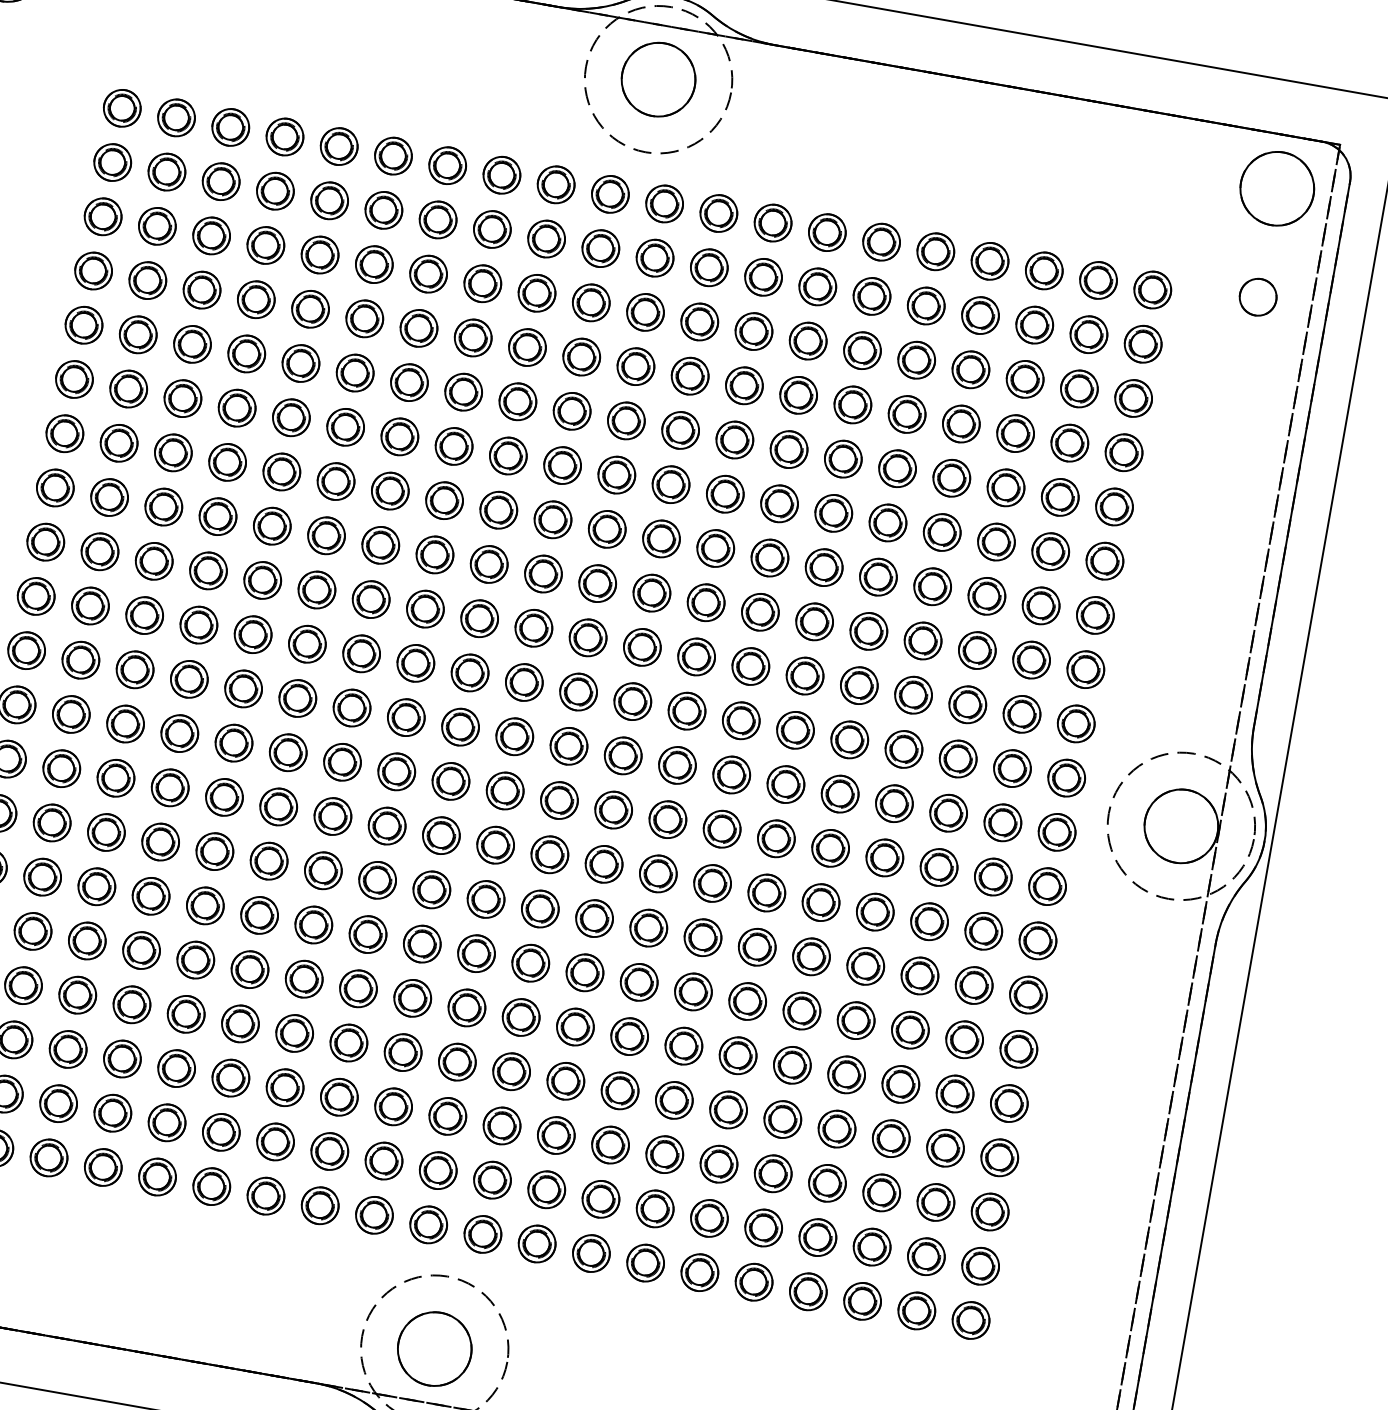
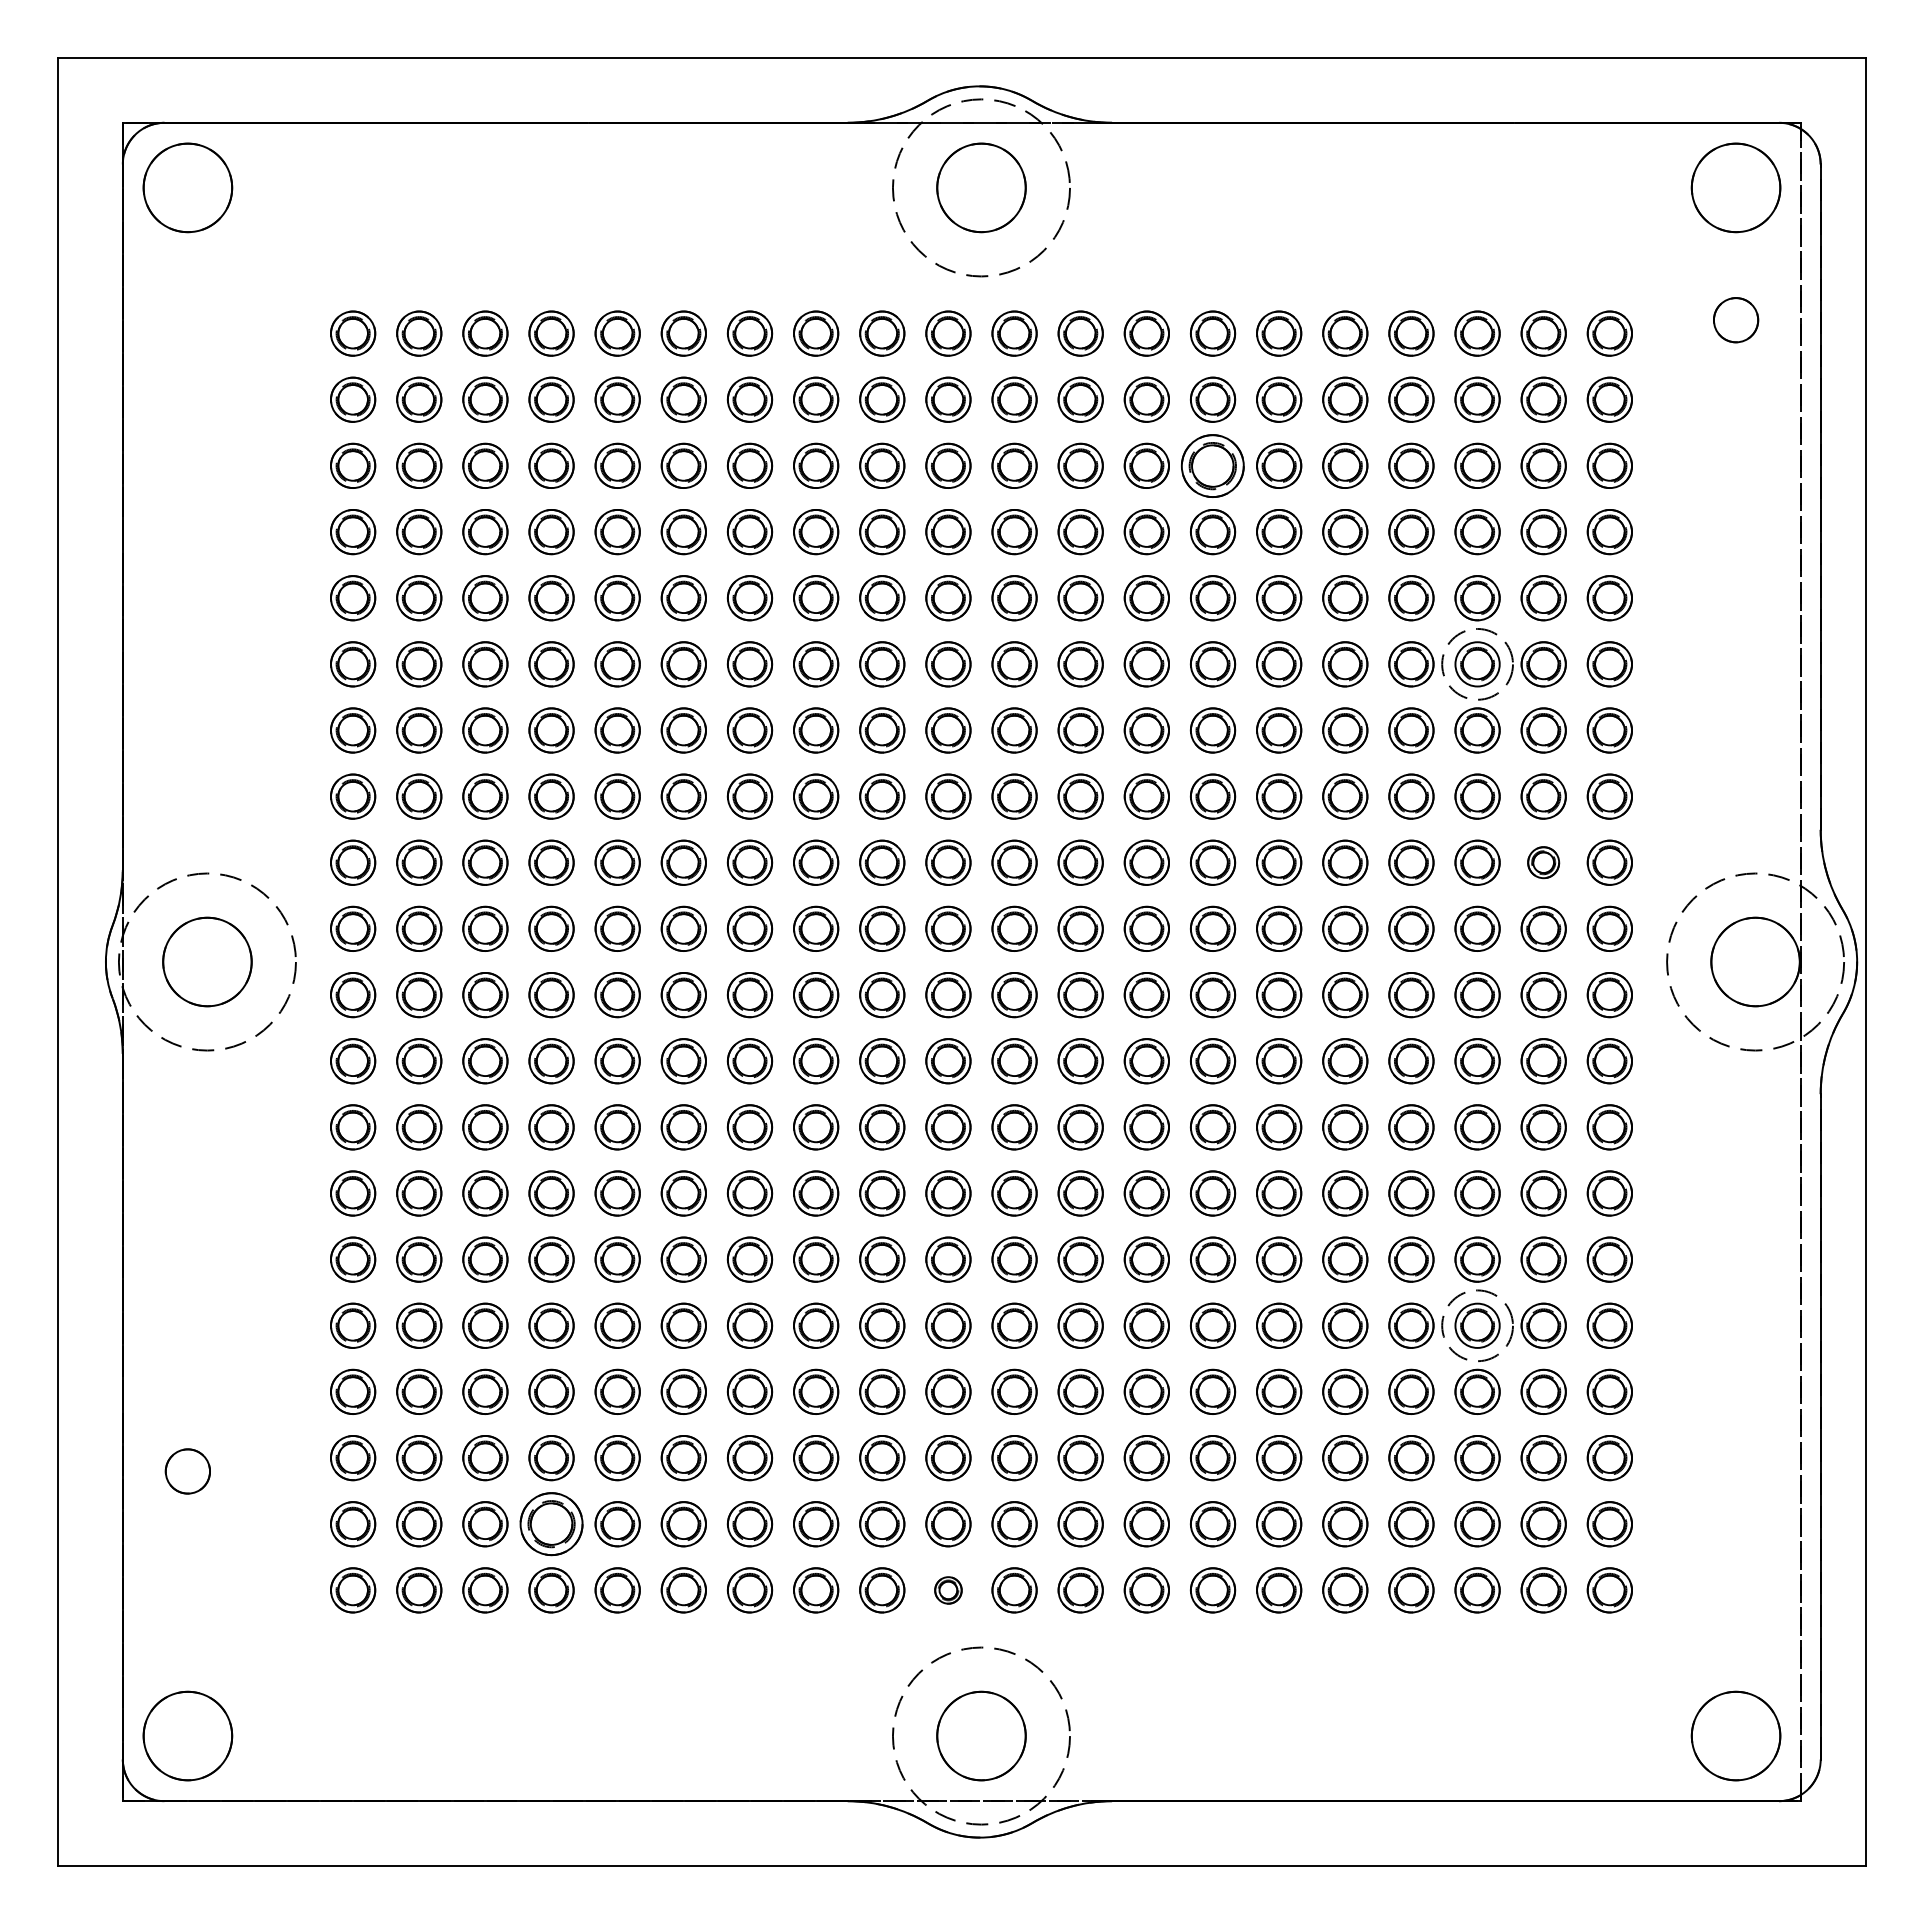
part: (808, 340) -> (1213, 465), size x1.4
circle: (996, 542) -> (1477, 664), size x1.6
part: (1021, 714) -> (1543, 862), size x0.7
circle: (900, 1084) -> (1477, 1325), size x1.6
part: (112, 1113) -> (551, 1524), size x1.4
part: (428, 1224) -> (948, 1590), size x0.6

